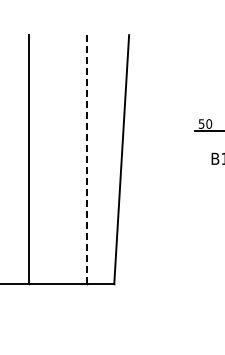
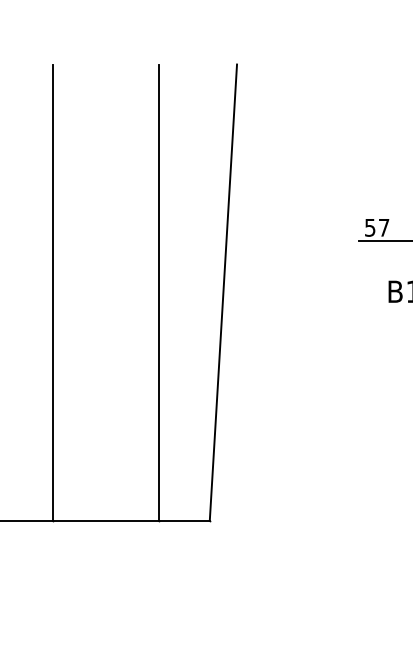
text: (209, 123) -> (384, 226), 50 -> 57
line: (86, 159) -> (158, 292), dashed -> solid

